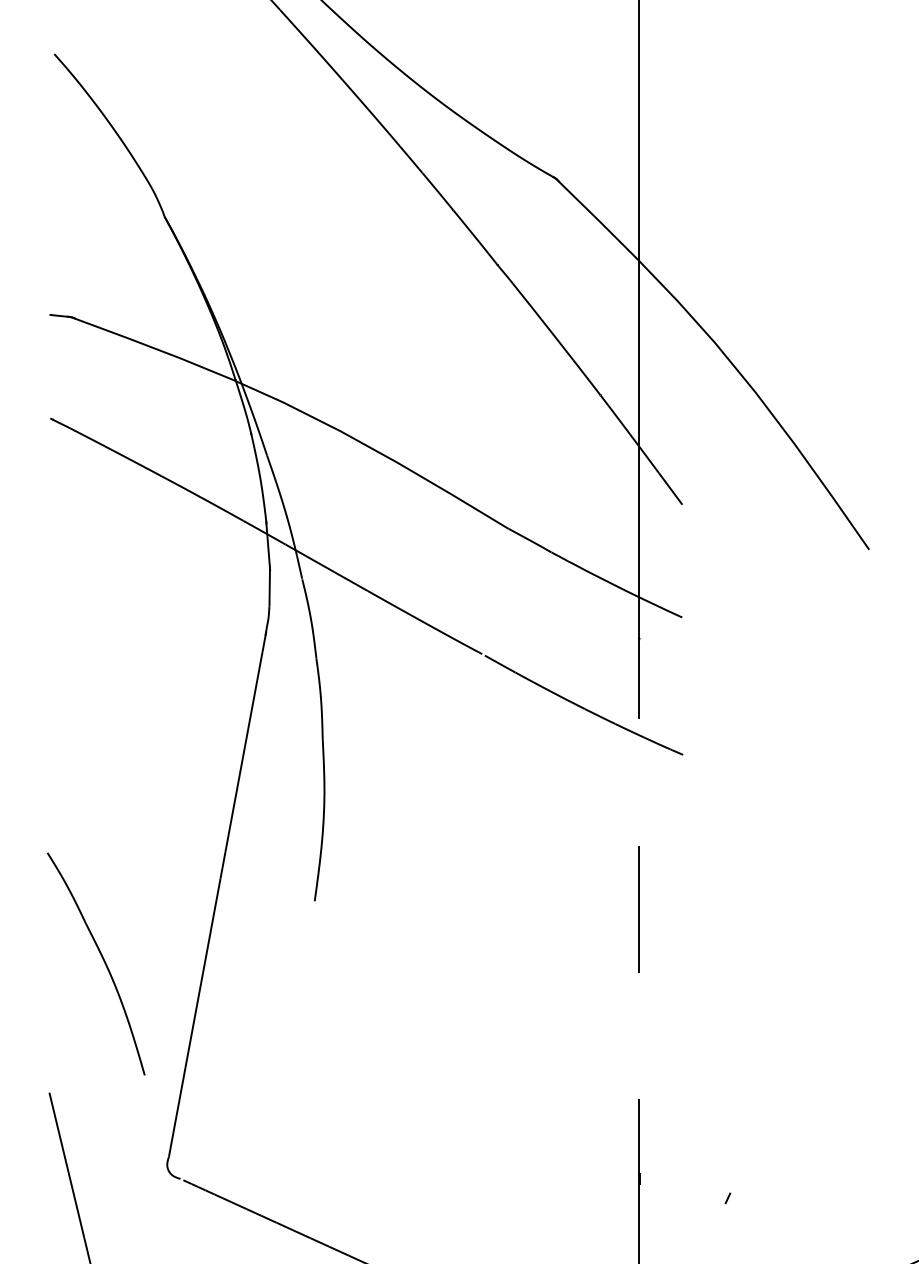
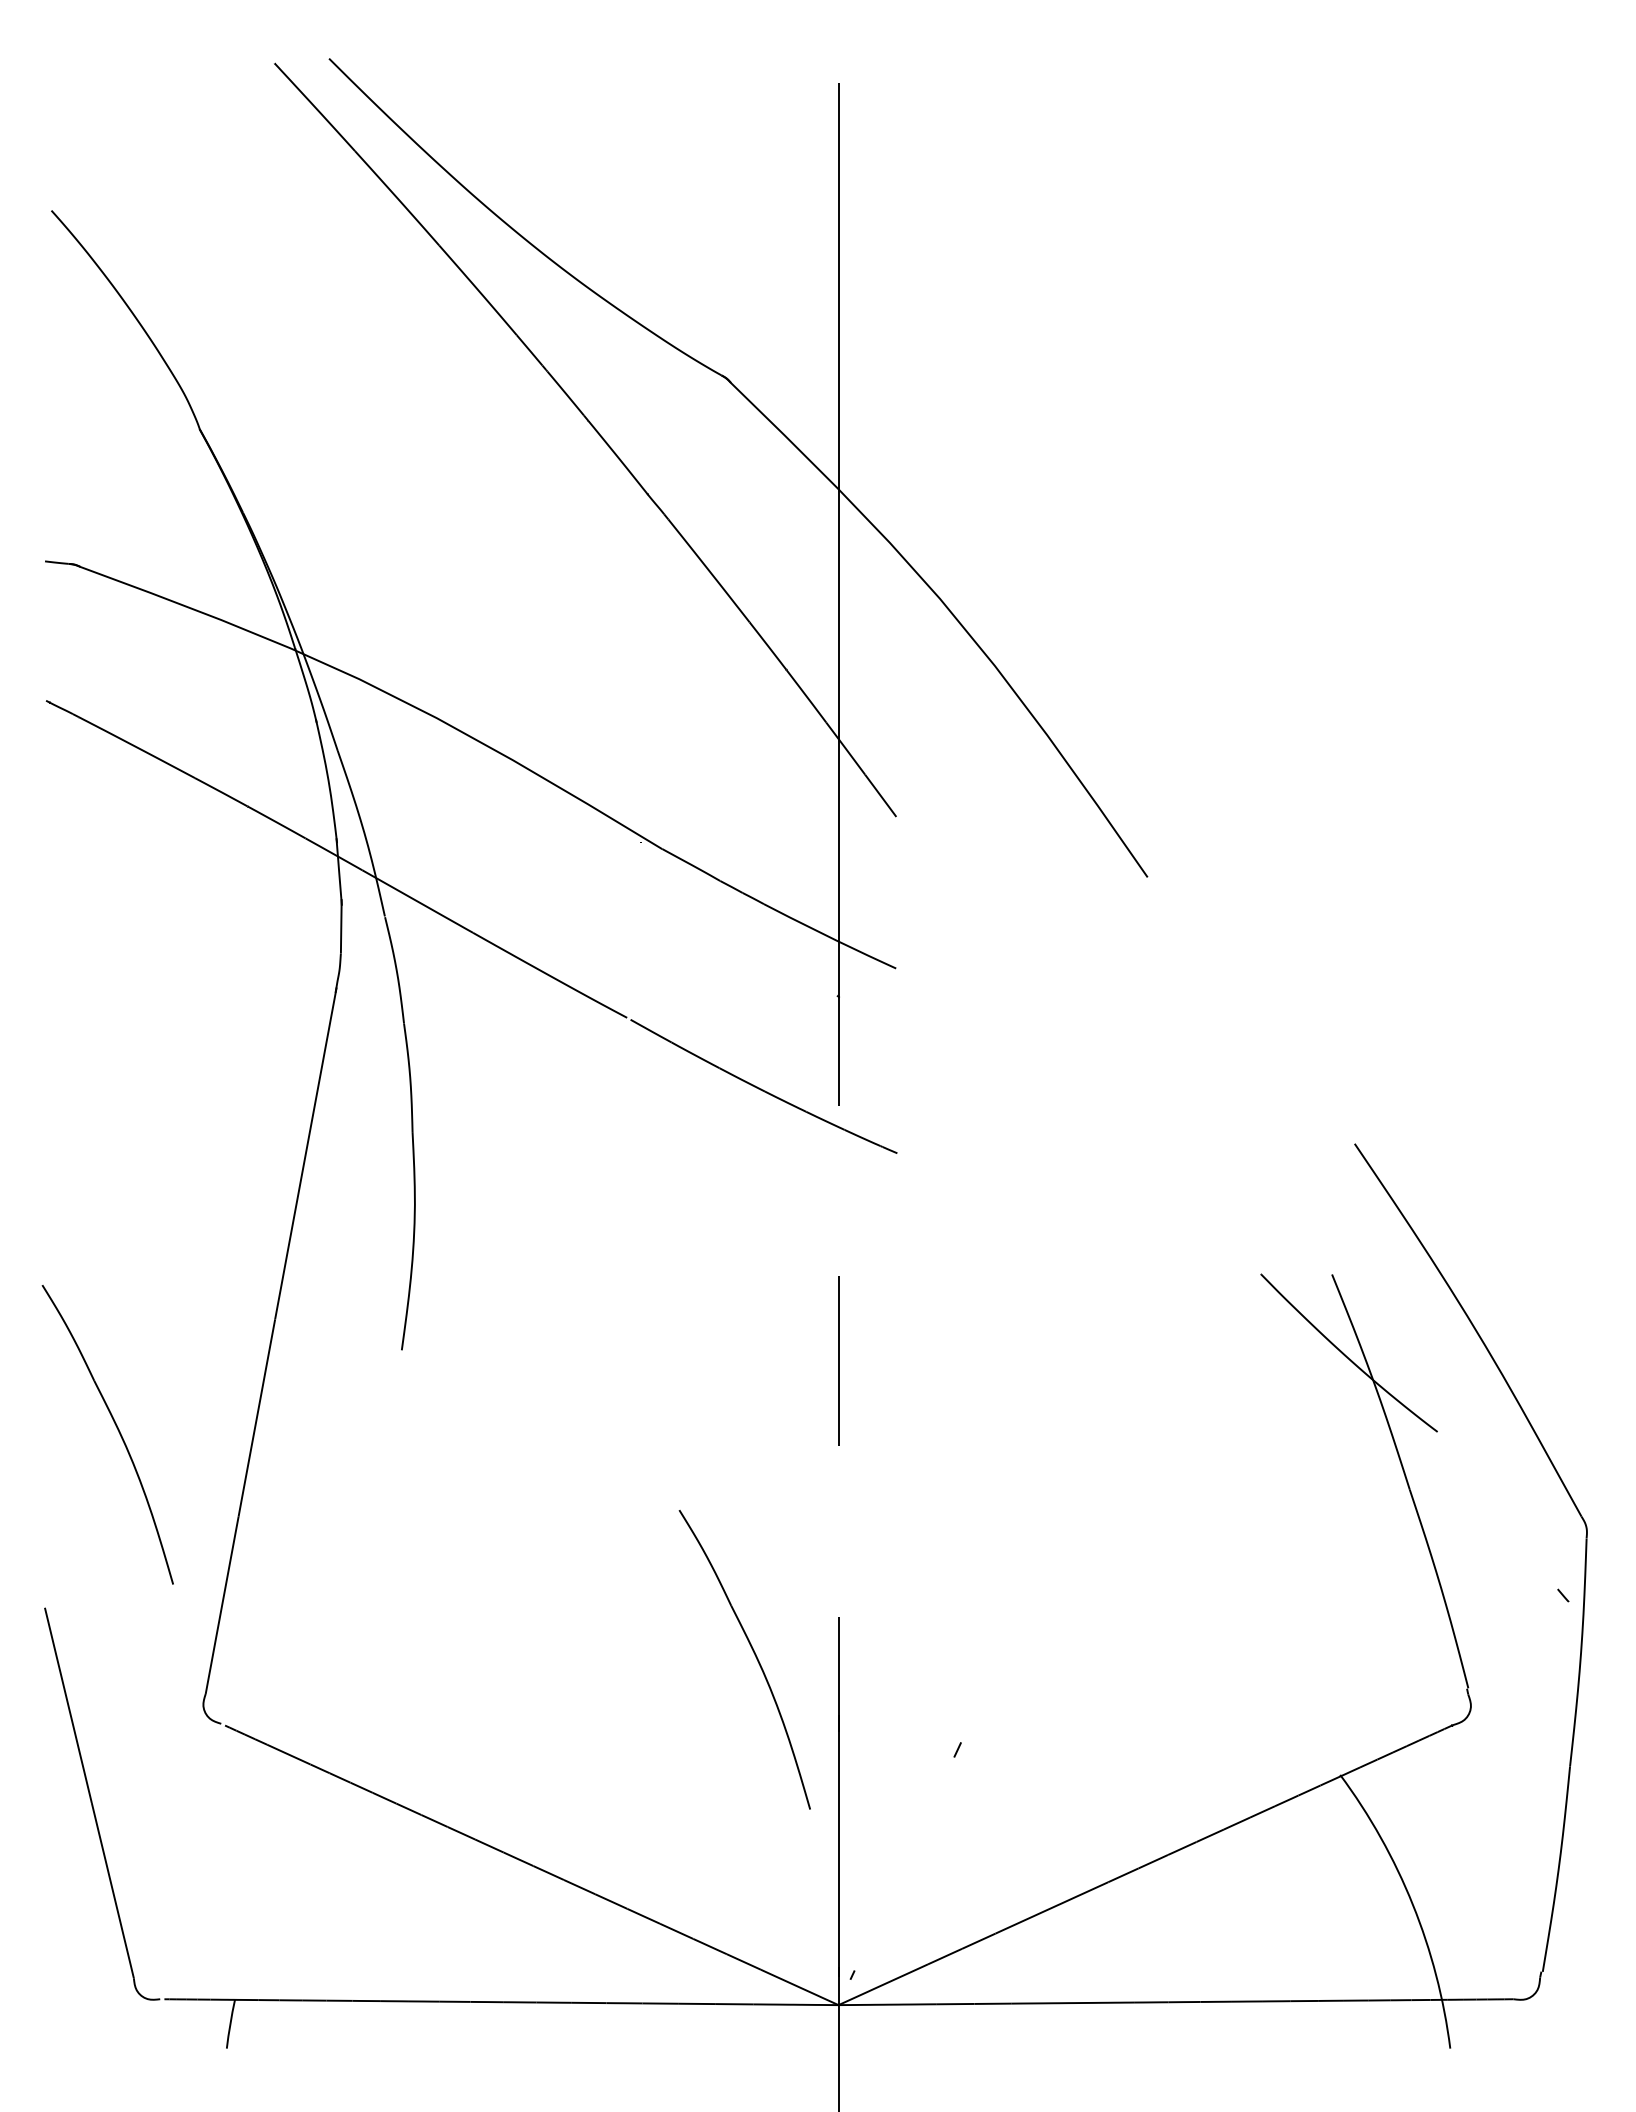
part: (576, 1128) -> (754, 1655), added

